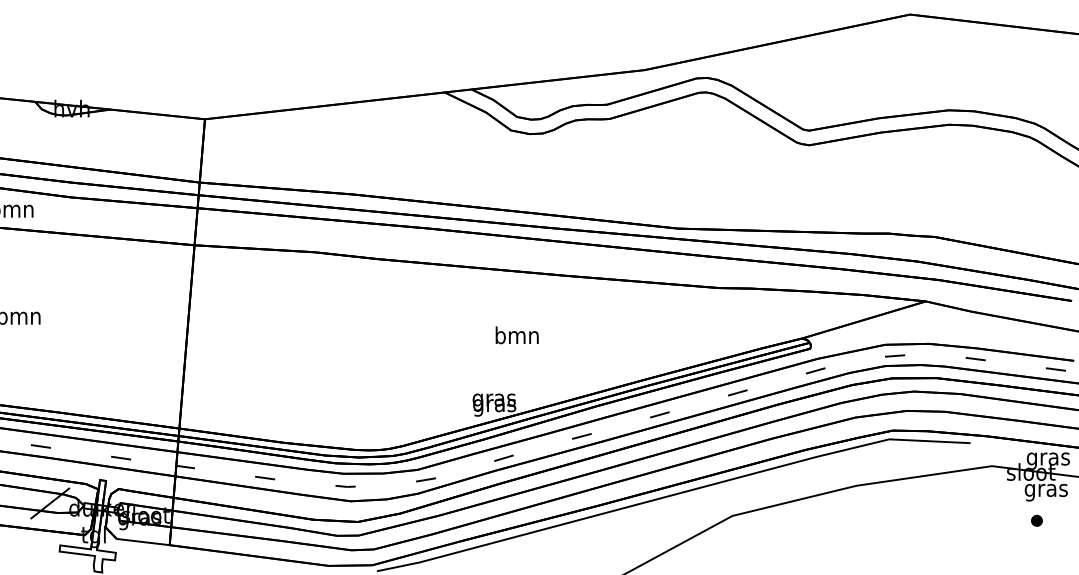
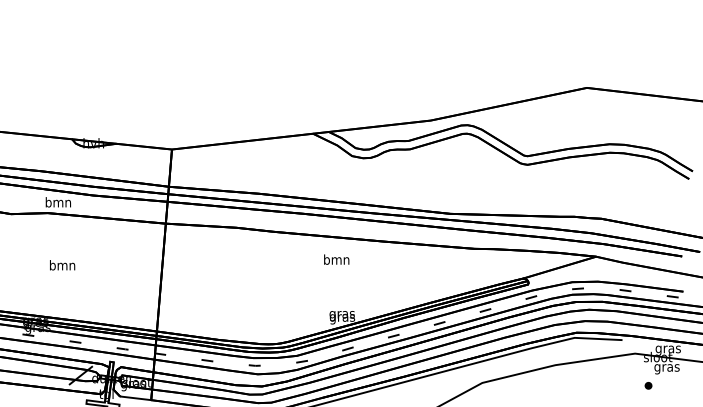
text: (516, 335) -> (336, 259), moved
part: (1036, 520) -> (648, 385), moved

